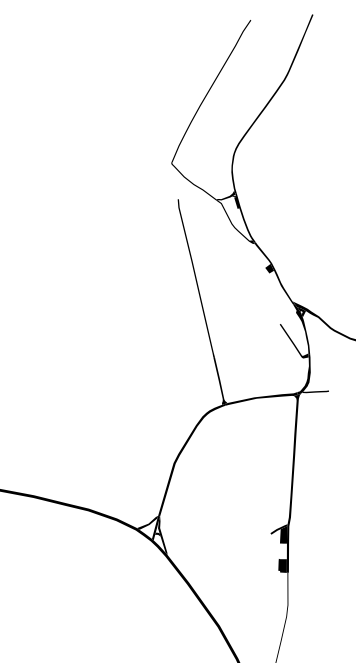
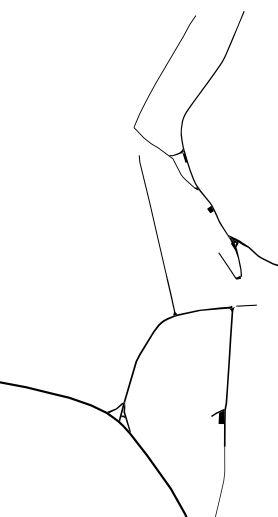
fill: (303, 374) -> (236, 292), removed
fill: (282, 565) -> (220, 441), removed

